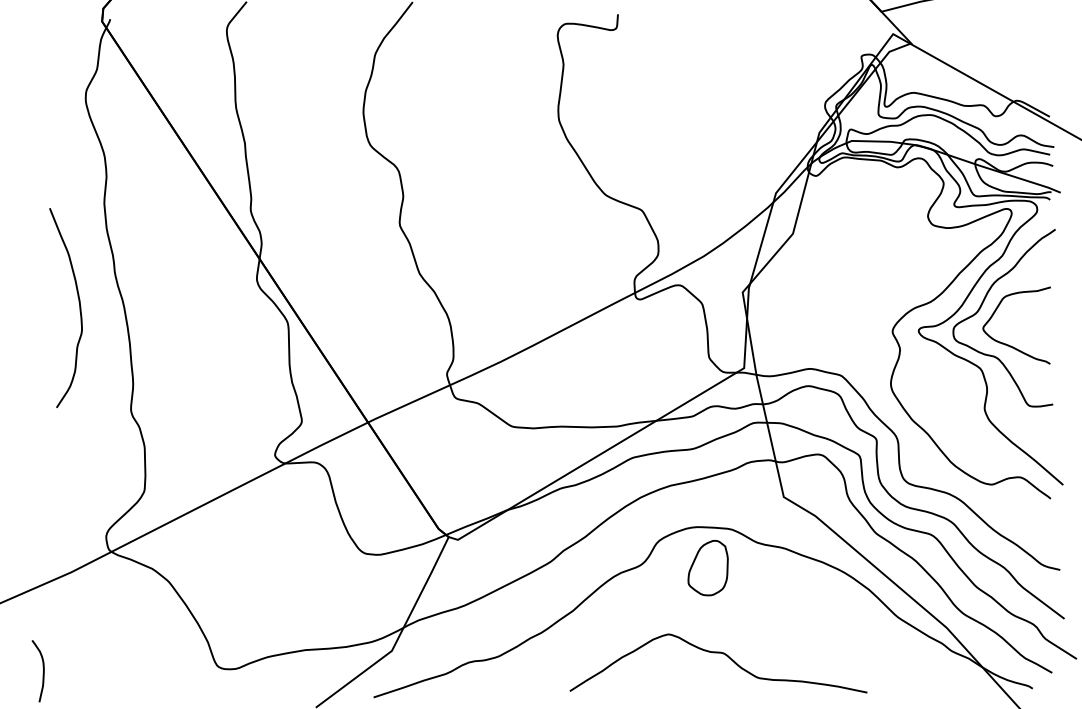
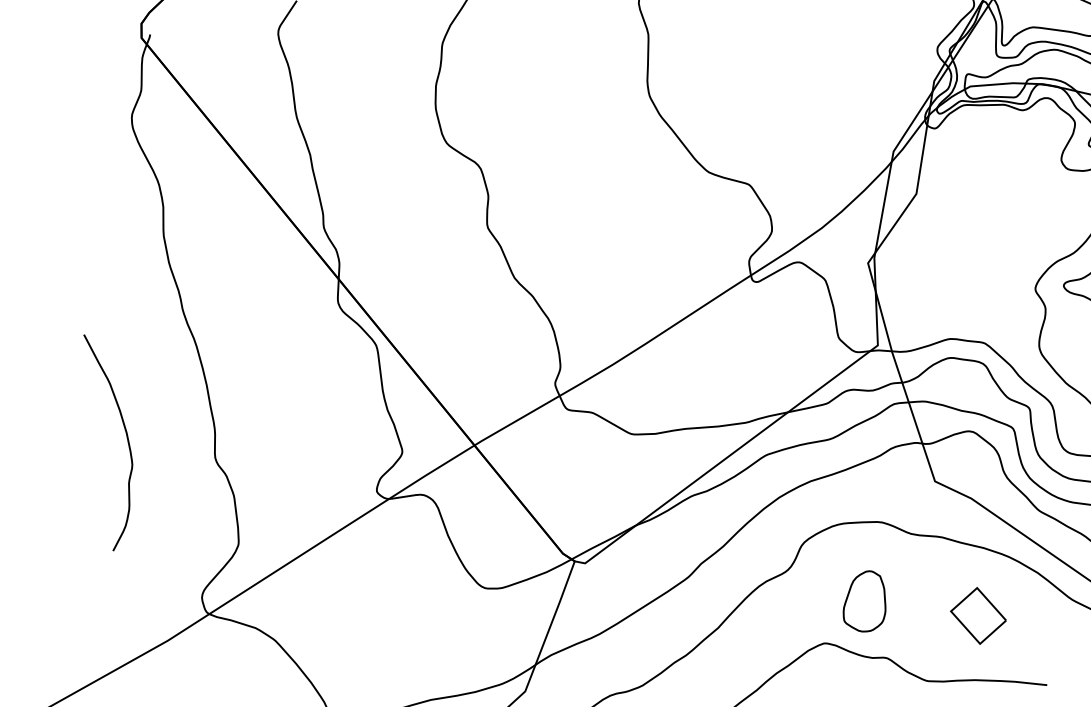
curve: (79, 308) -> (127, 440), moved
part: (707, 567) -> (863, 601), moved
part: (810, 622) -> (977, 615), added

